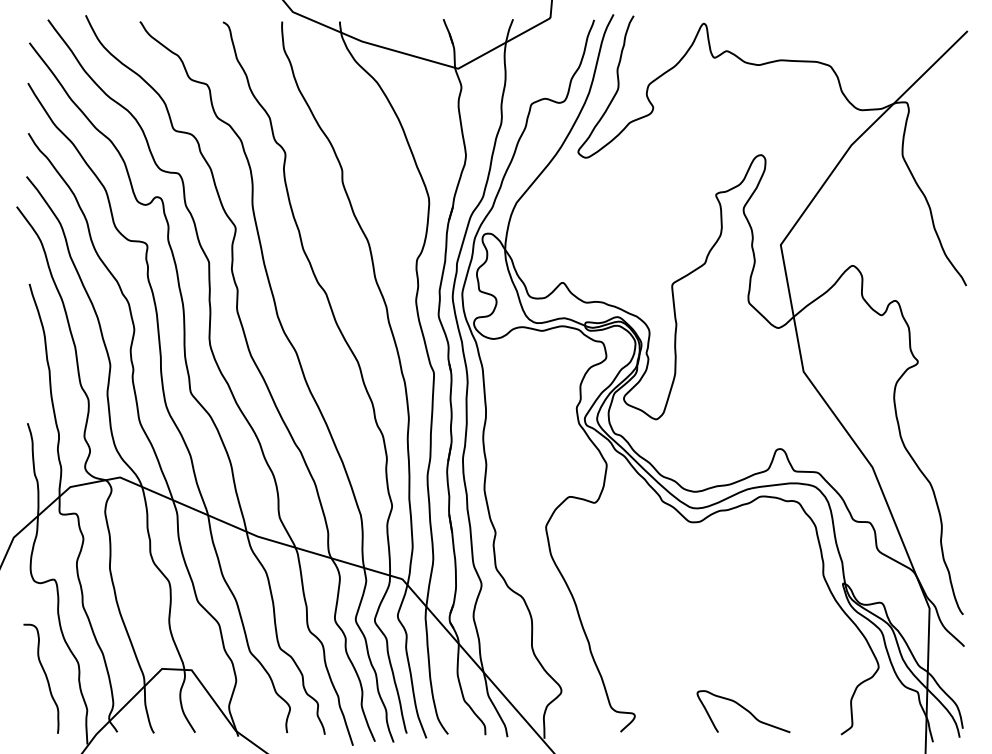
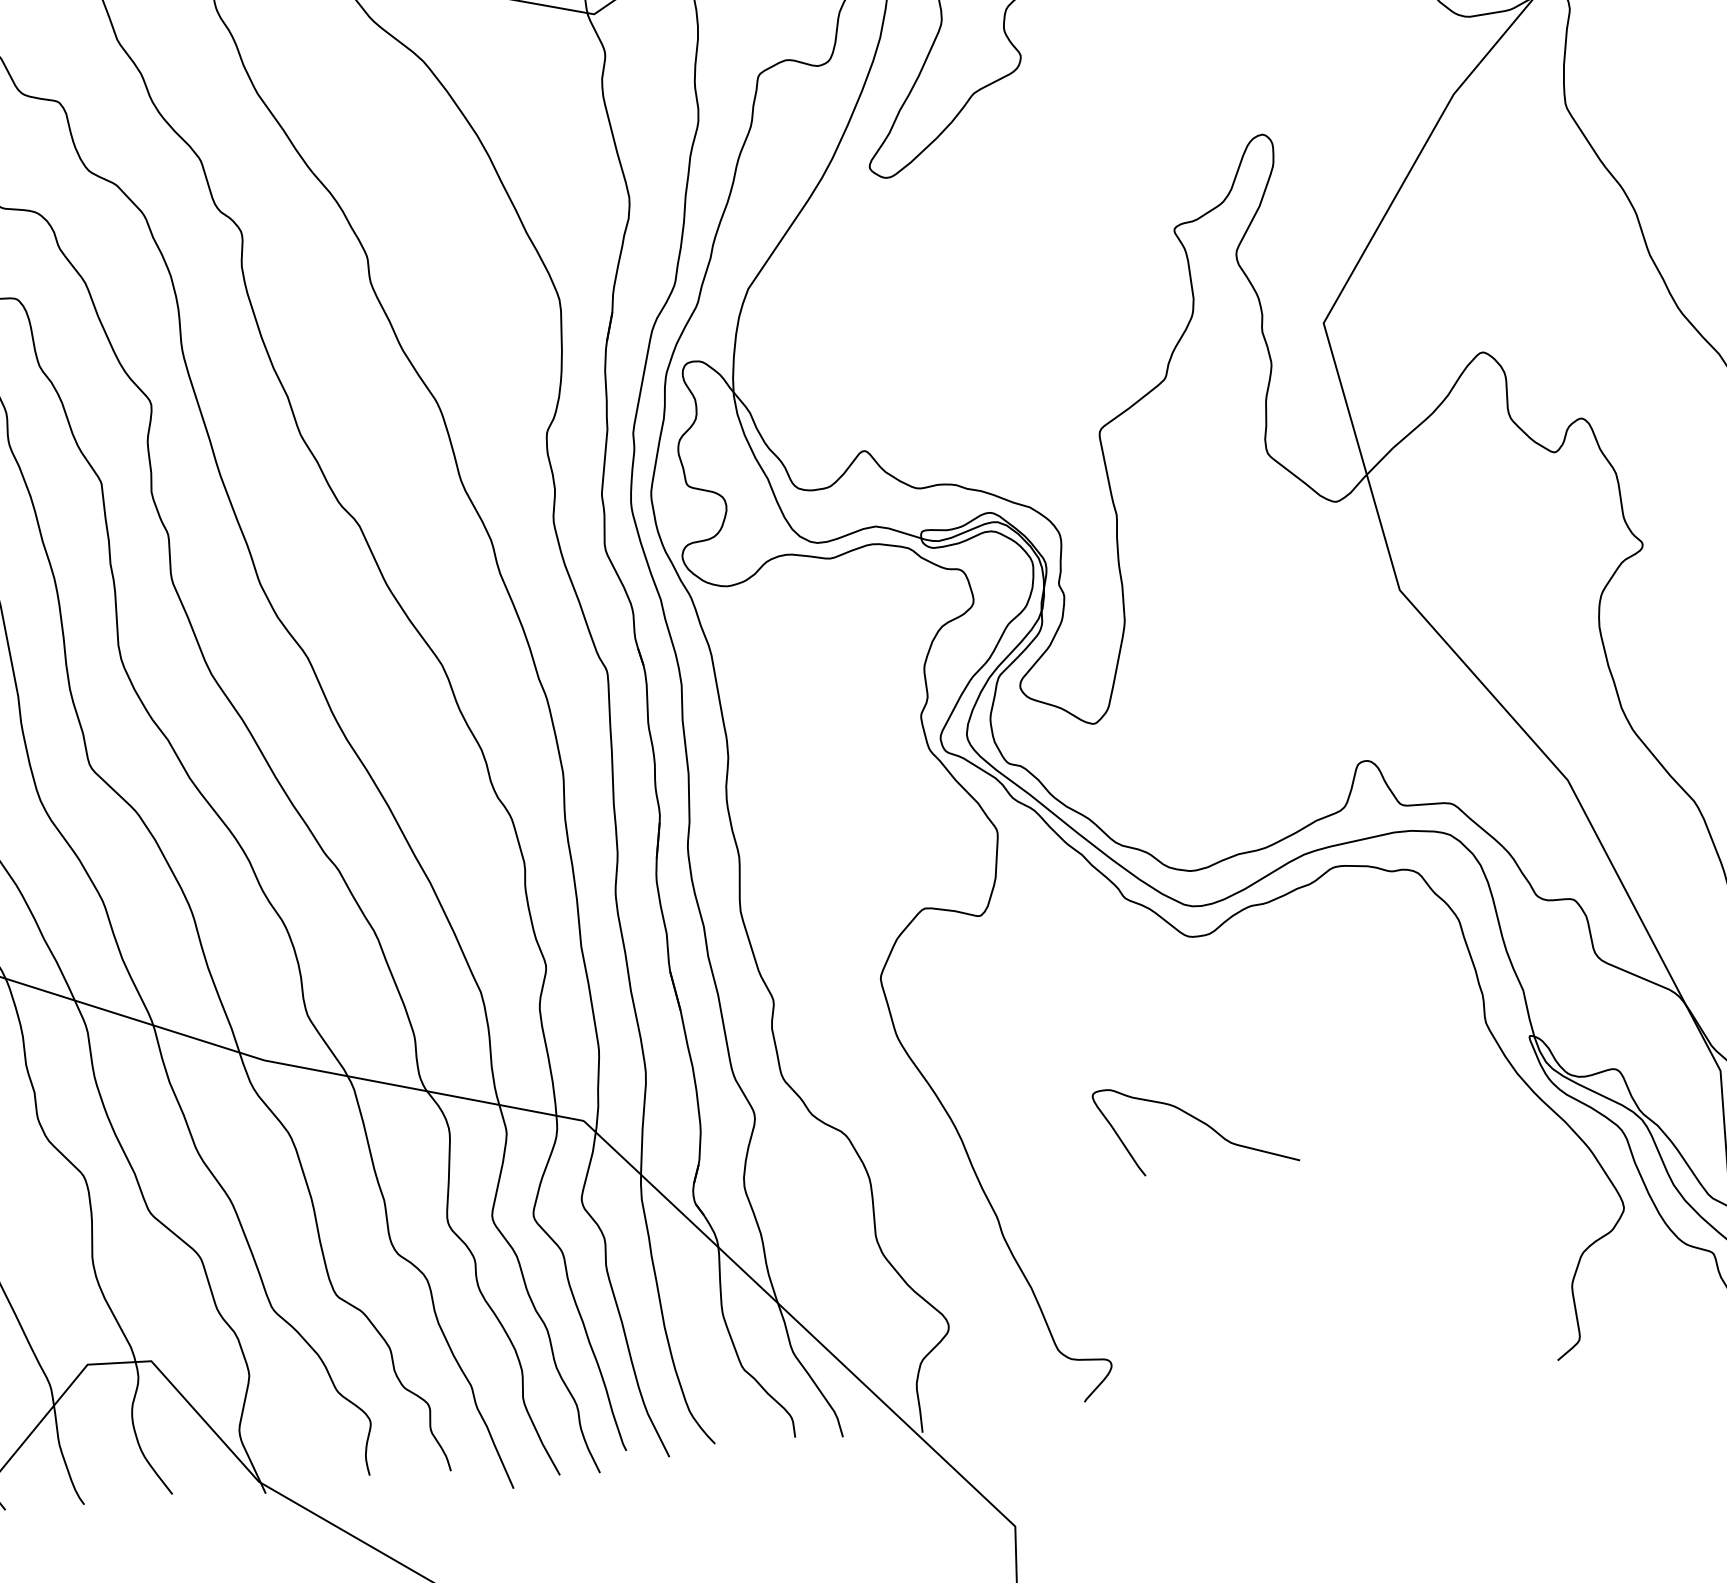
curve: (744, 709) -> (1196, 1120), moved

